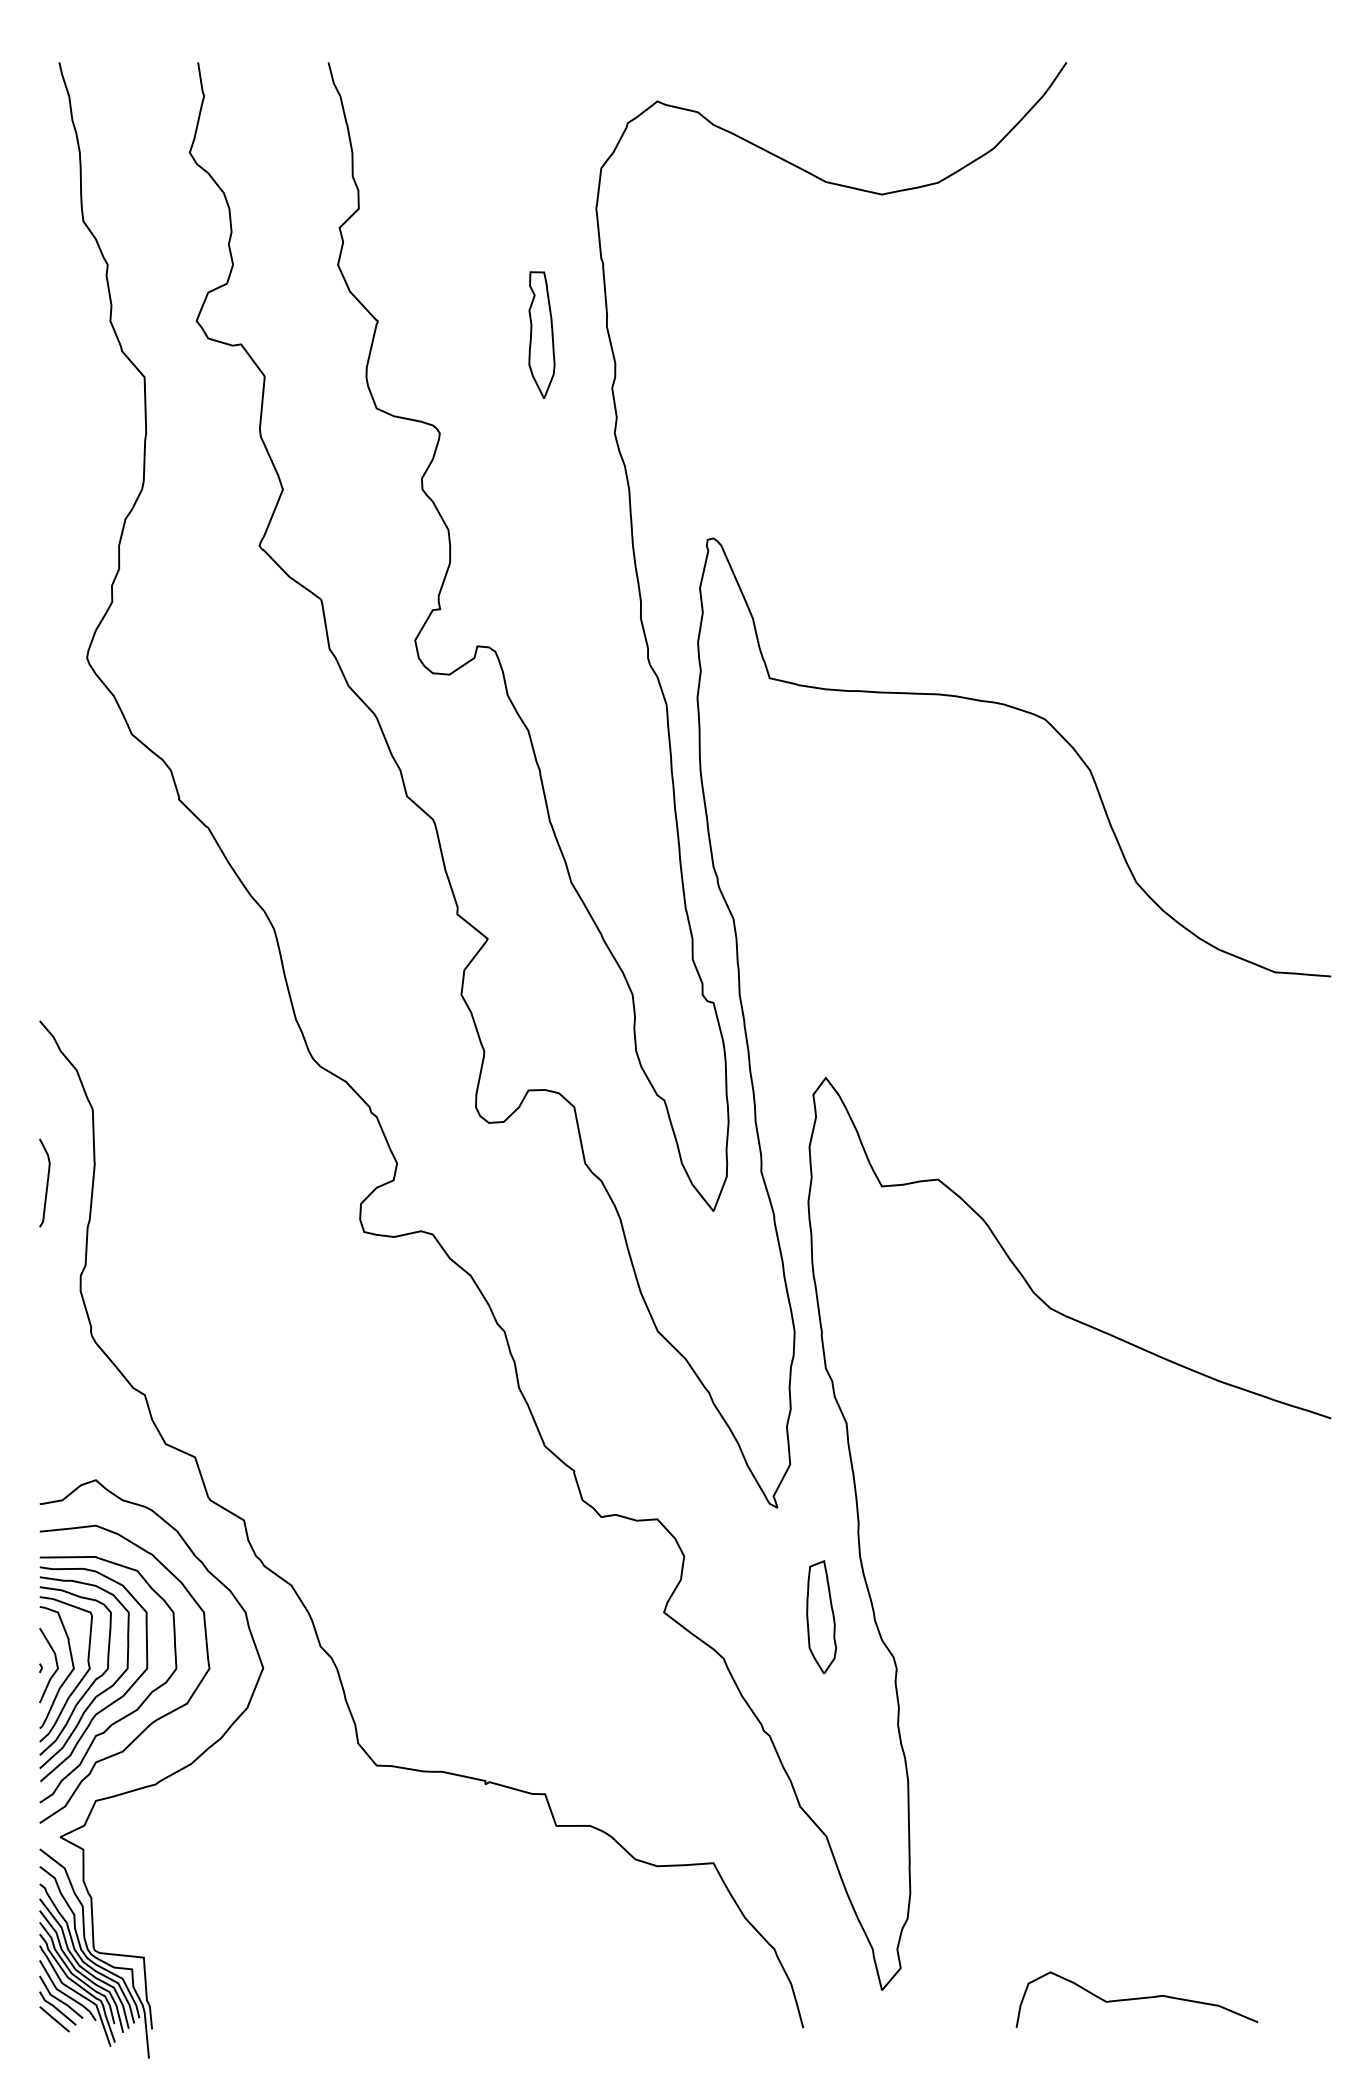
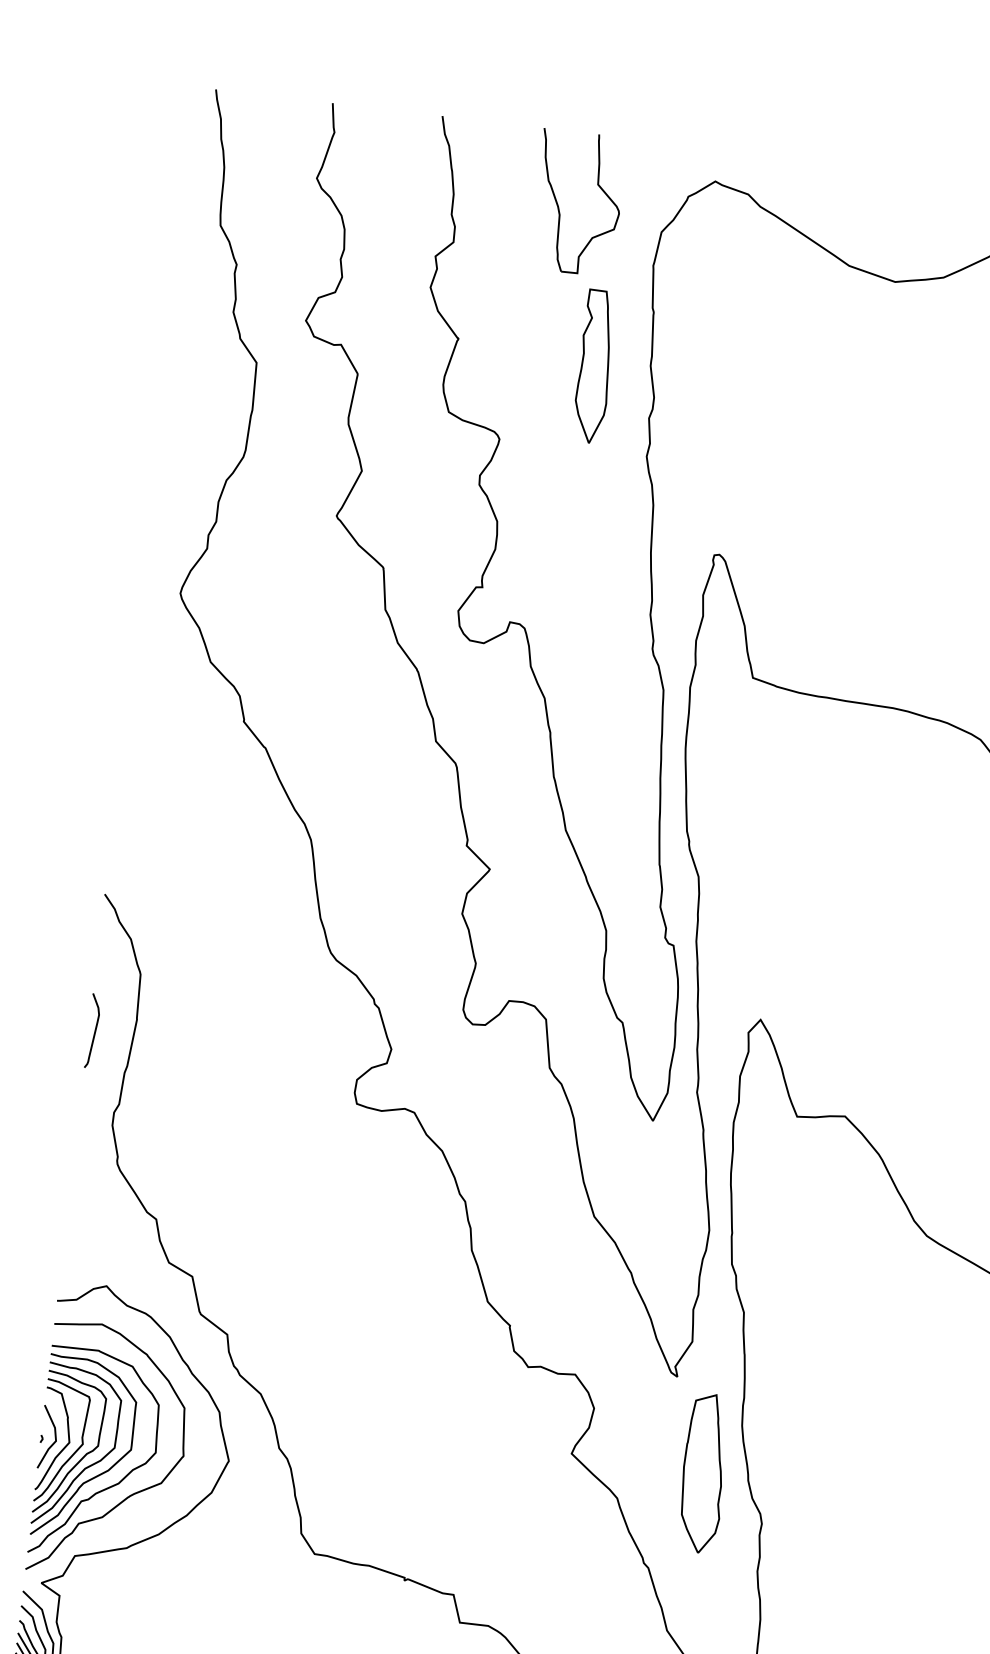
part: (477, 152) -> (558, 206), added
part: (541, 334) -> (594, 366), size x1.43
part: (821, 1616) -> (703, 1472), size x1.67

